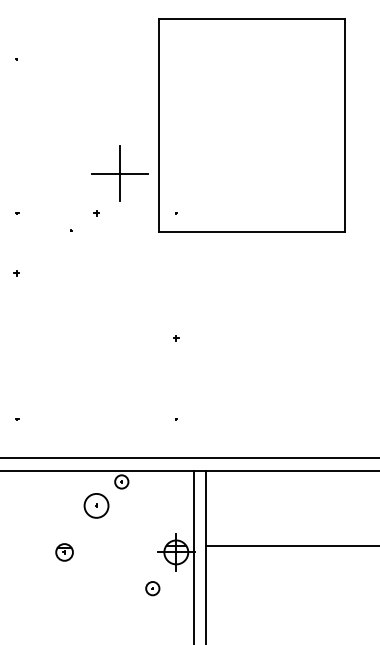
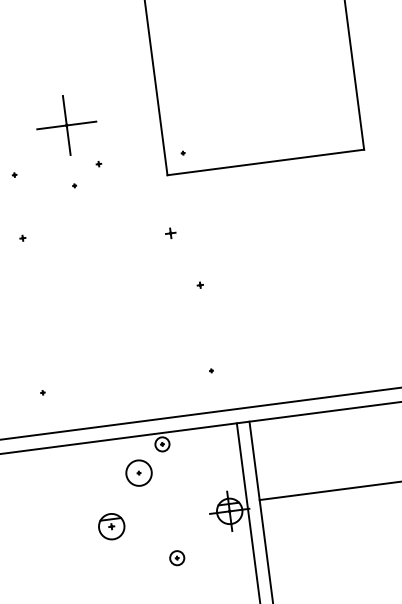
part: (119, 173) -> (65, 125), moved
part: (155, 286) -> (171, 233), added
part: (64, 552) -> (111, 526), size x1.43
part: (152, 588) -> (176, 558), moved

